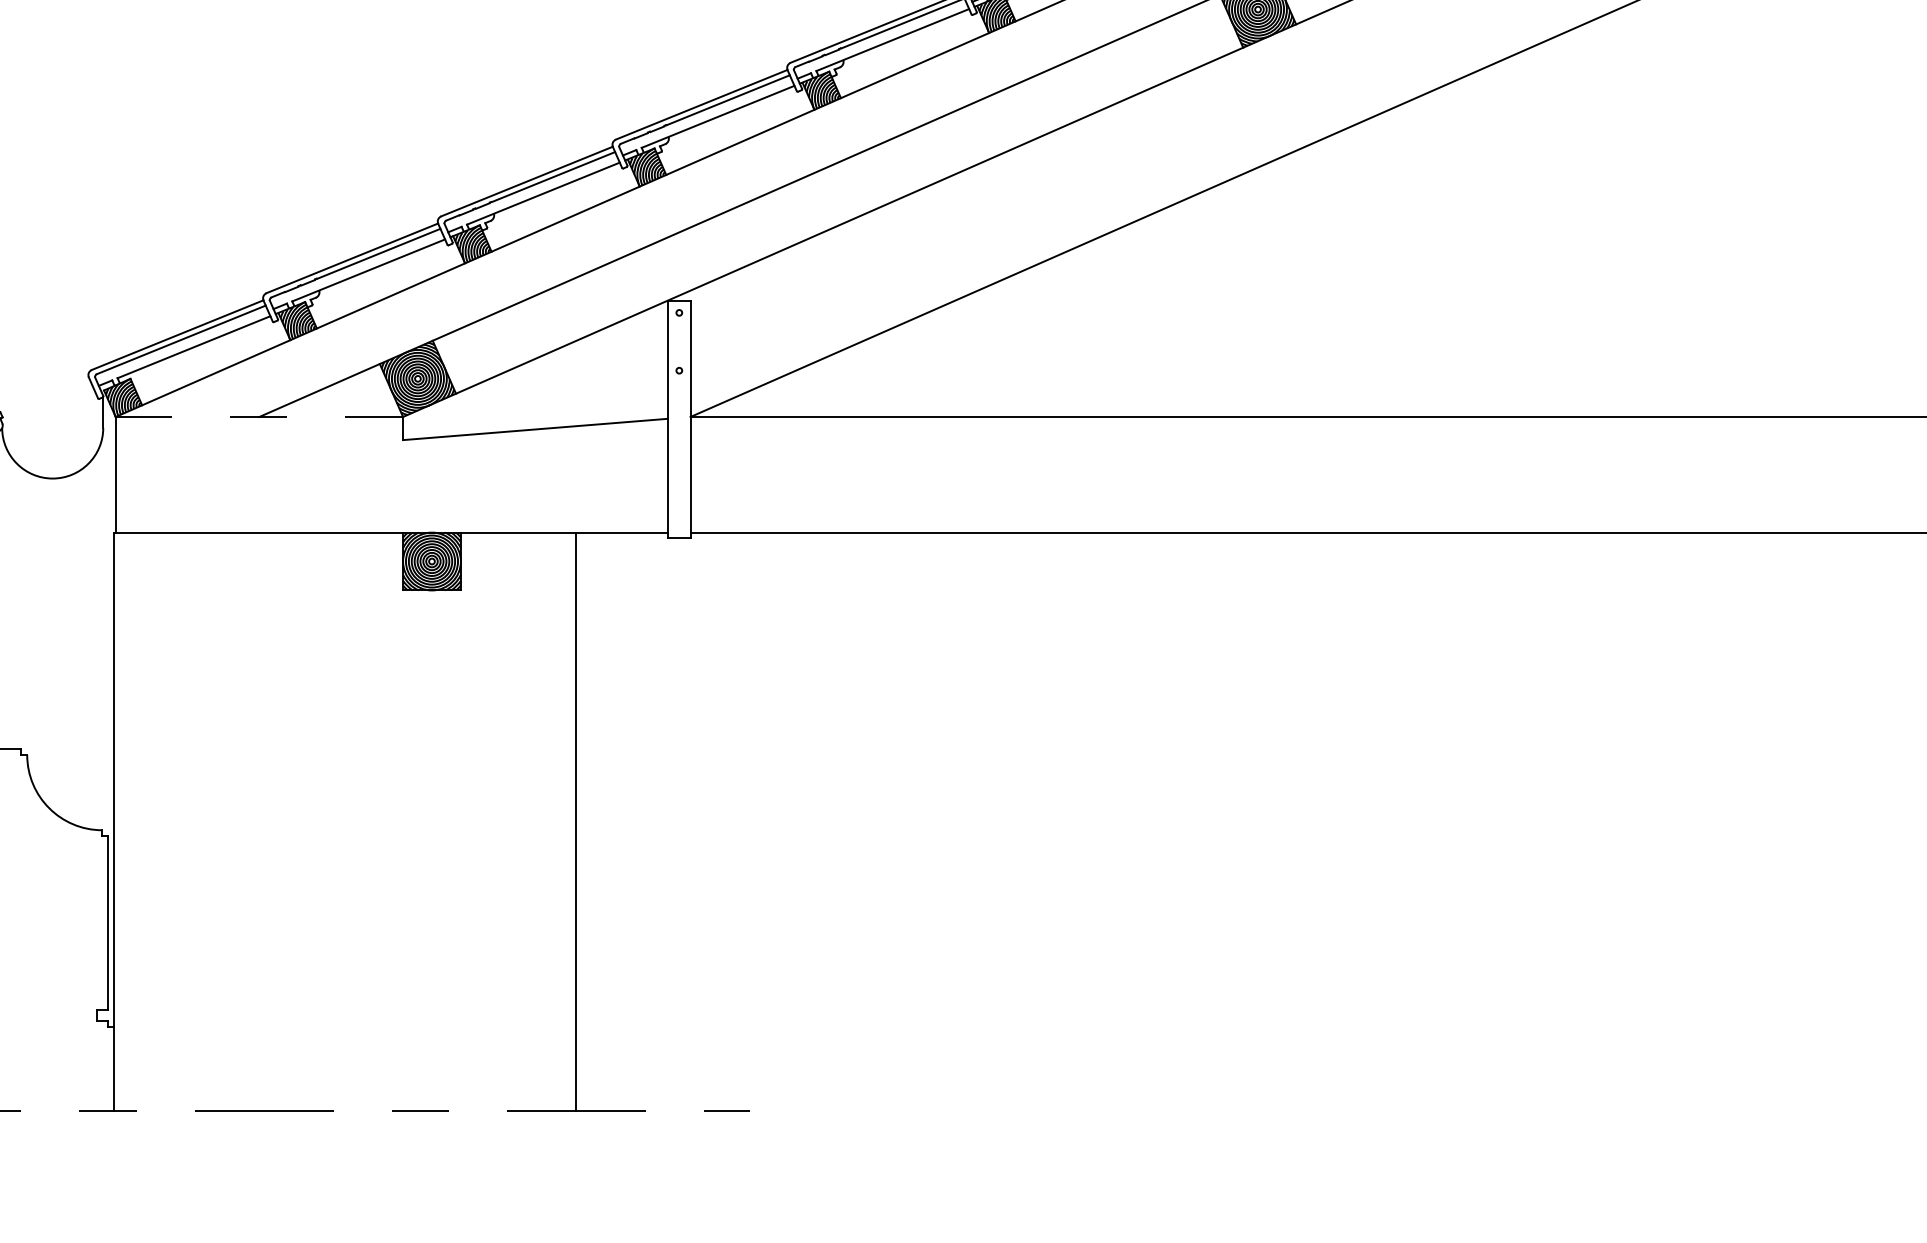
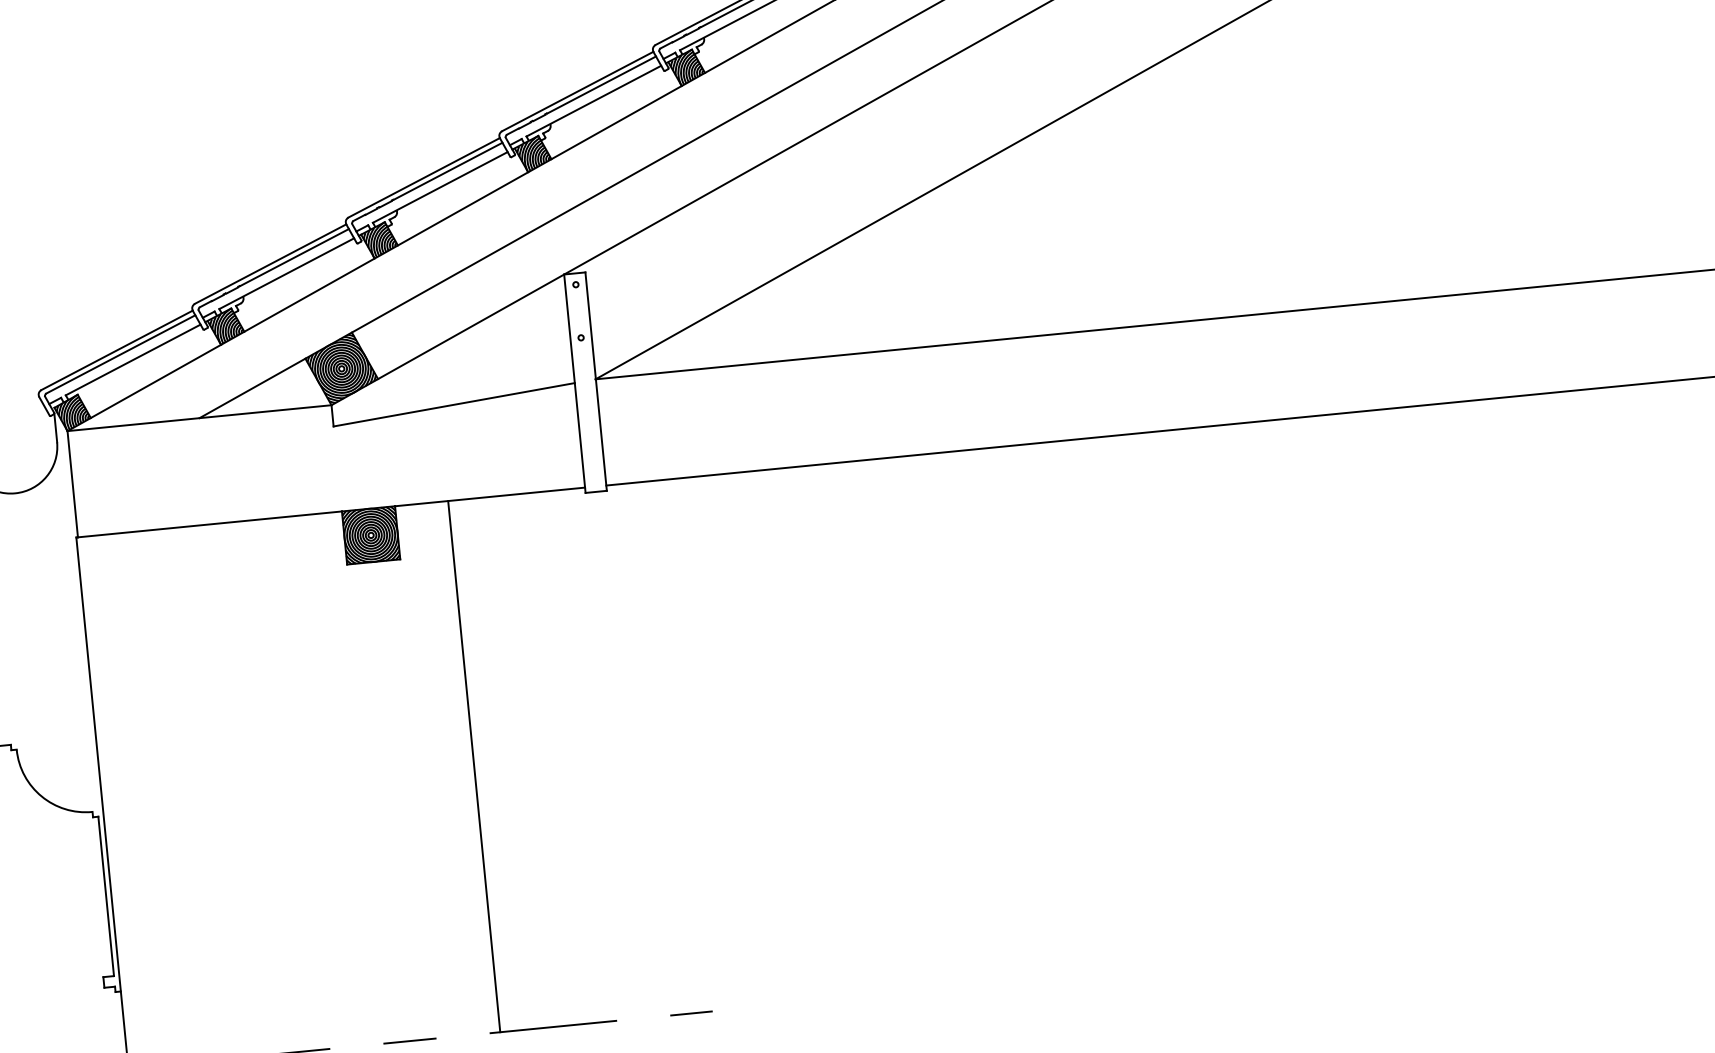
line: (259, 416) -> (199, 417), dashed -> solid
line: (575, 821) -> (473, 766), moved

